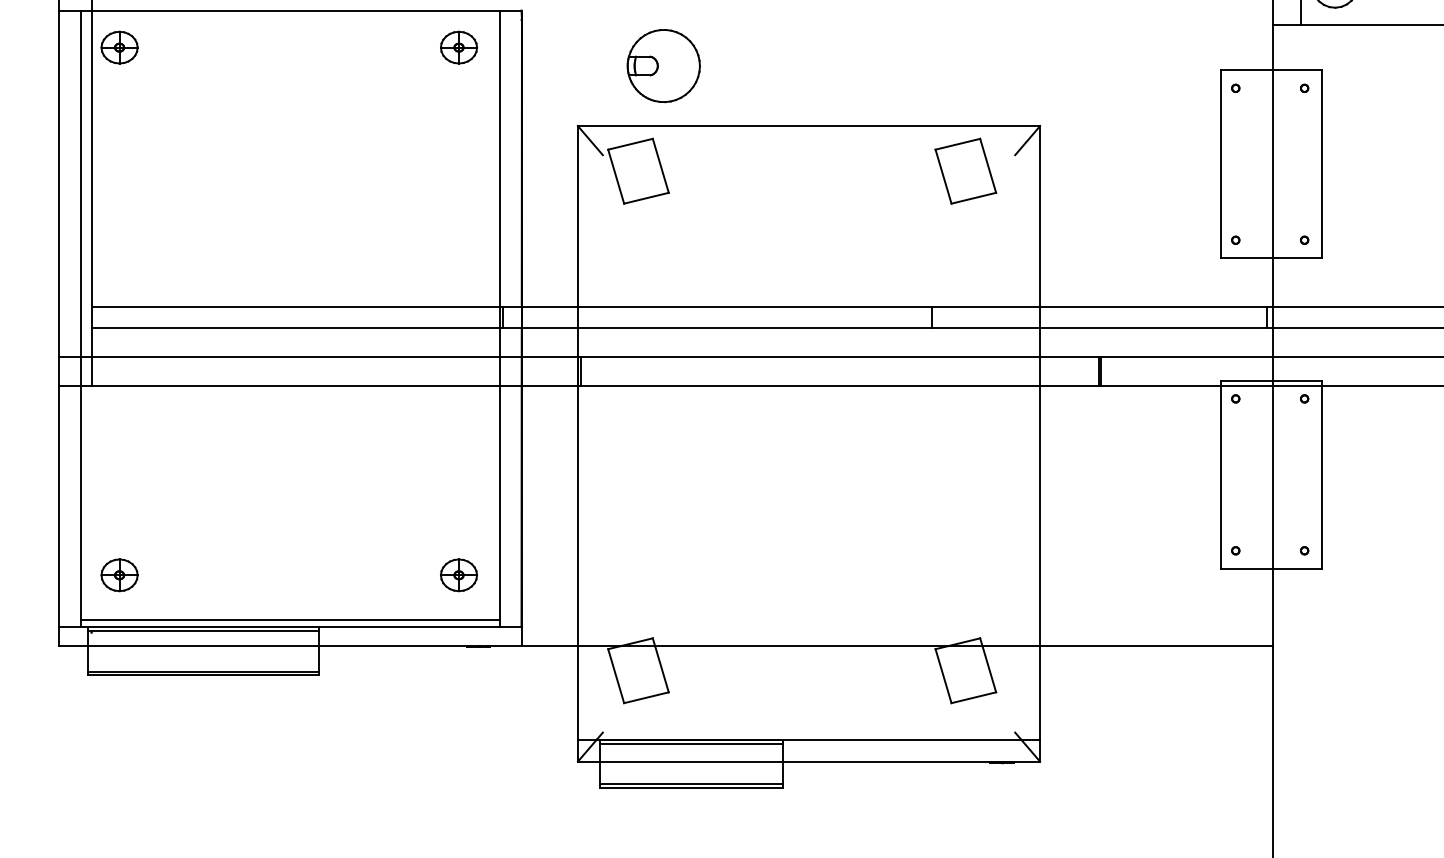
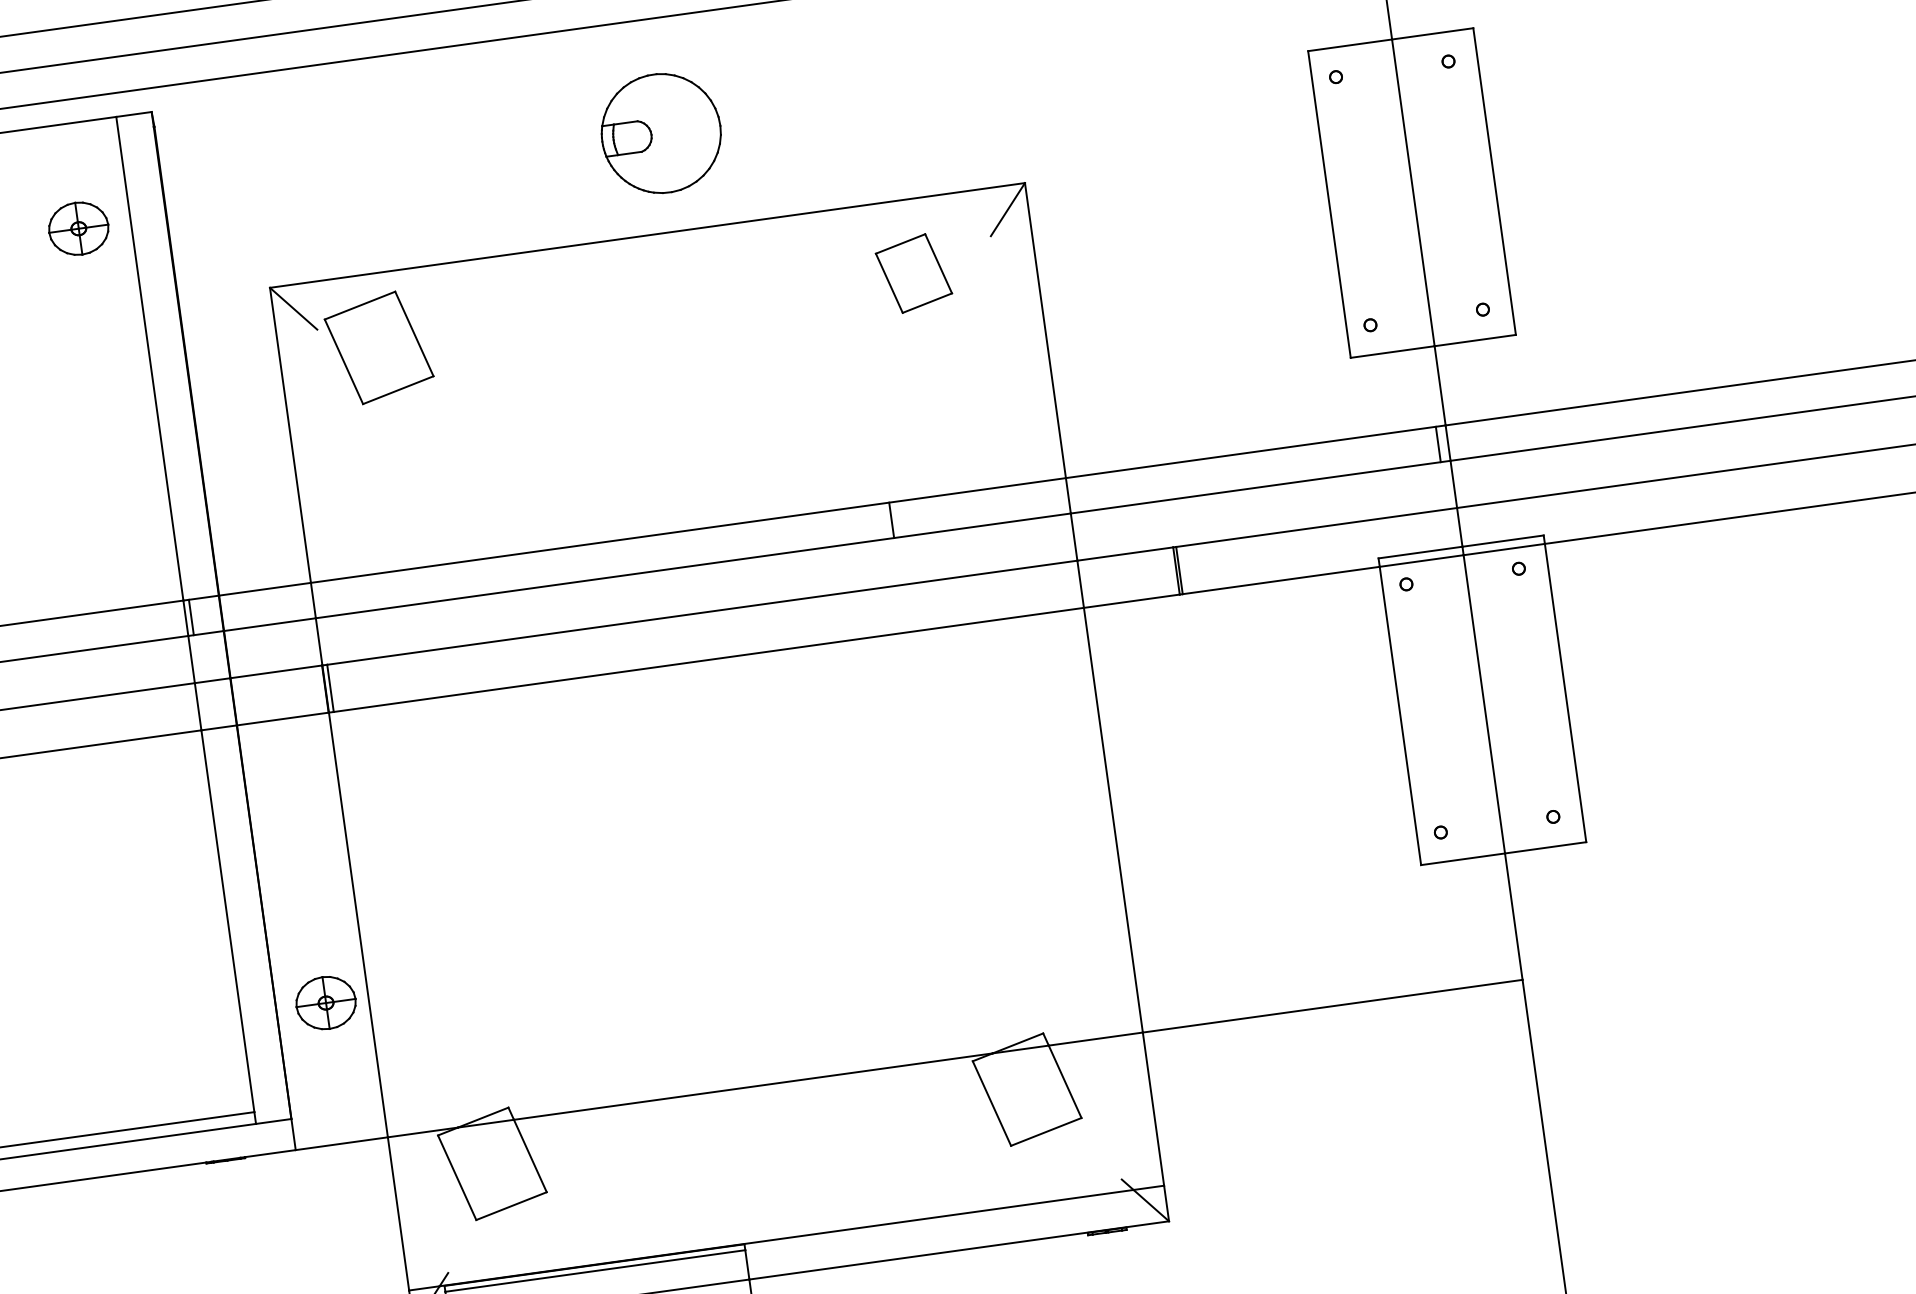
part: (458, 47) -> (77, 228), moved
part: (663, 66) -> (660, 134), moved
part: (965, 170) -> (913, 272), size x0.7
part: (458, 575) -> (325, 1003), moved

